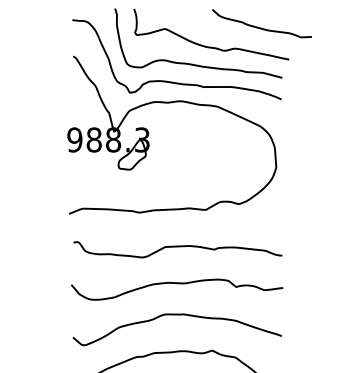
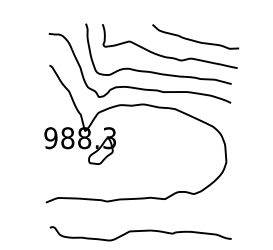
curve: (261, 27) -> (195, 40), moved

